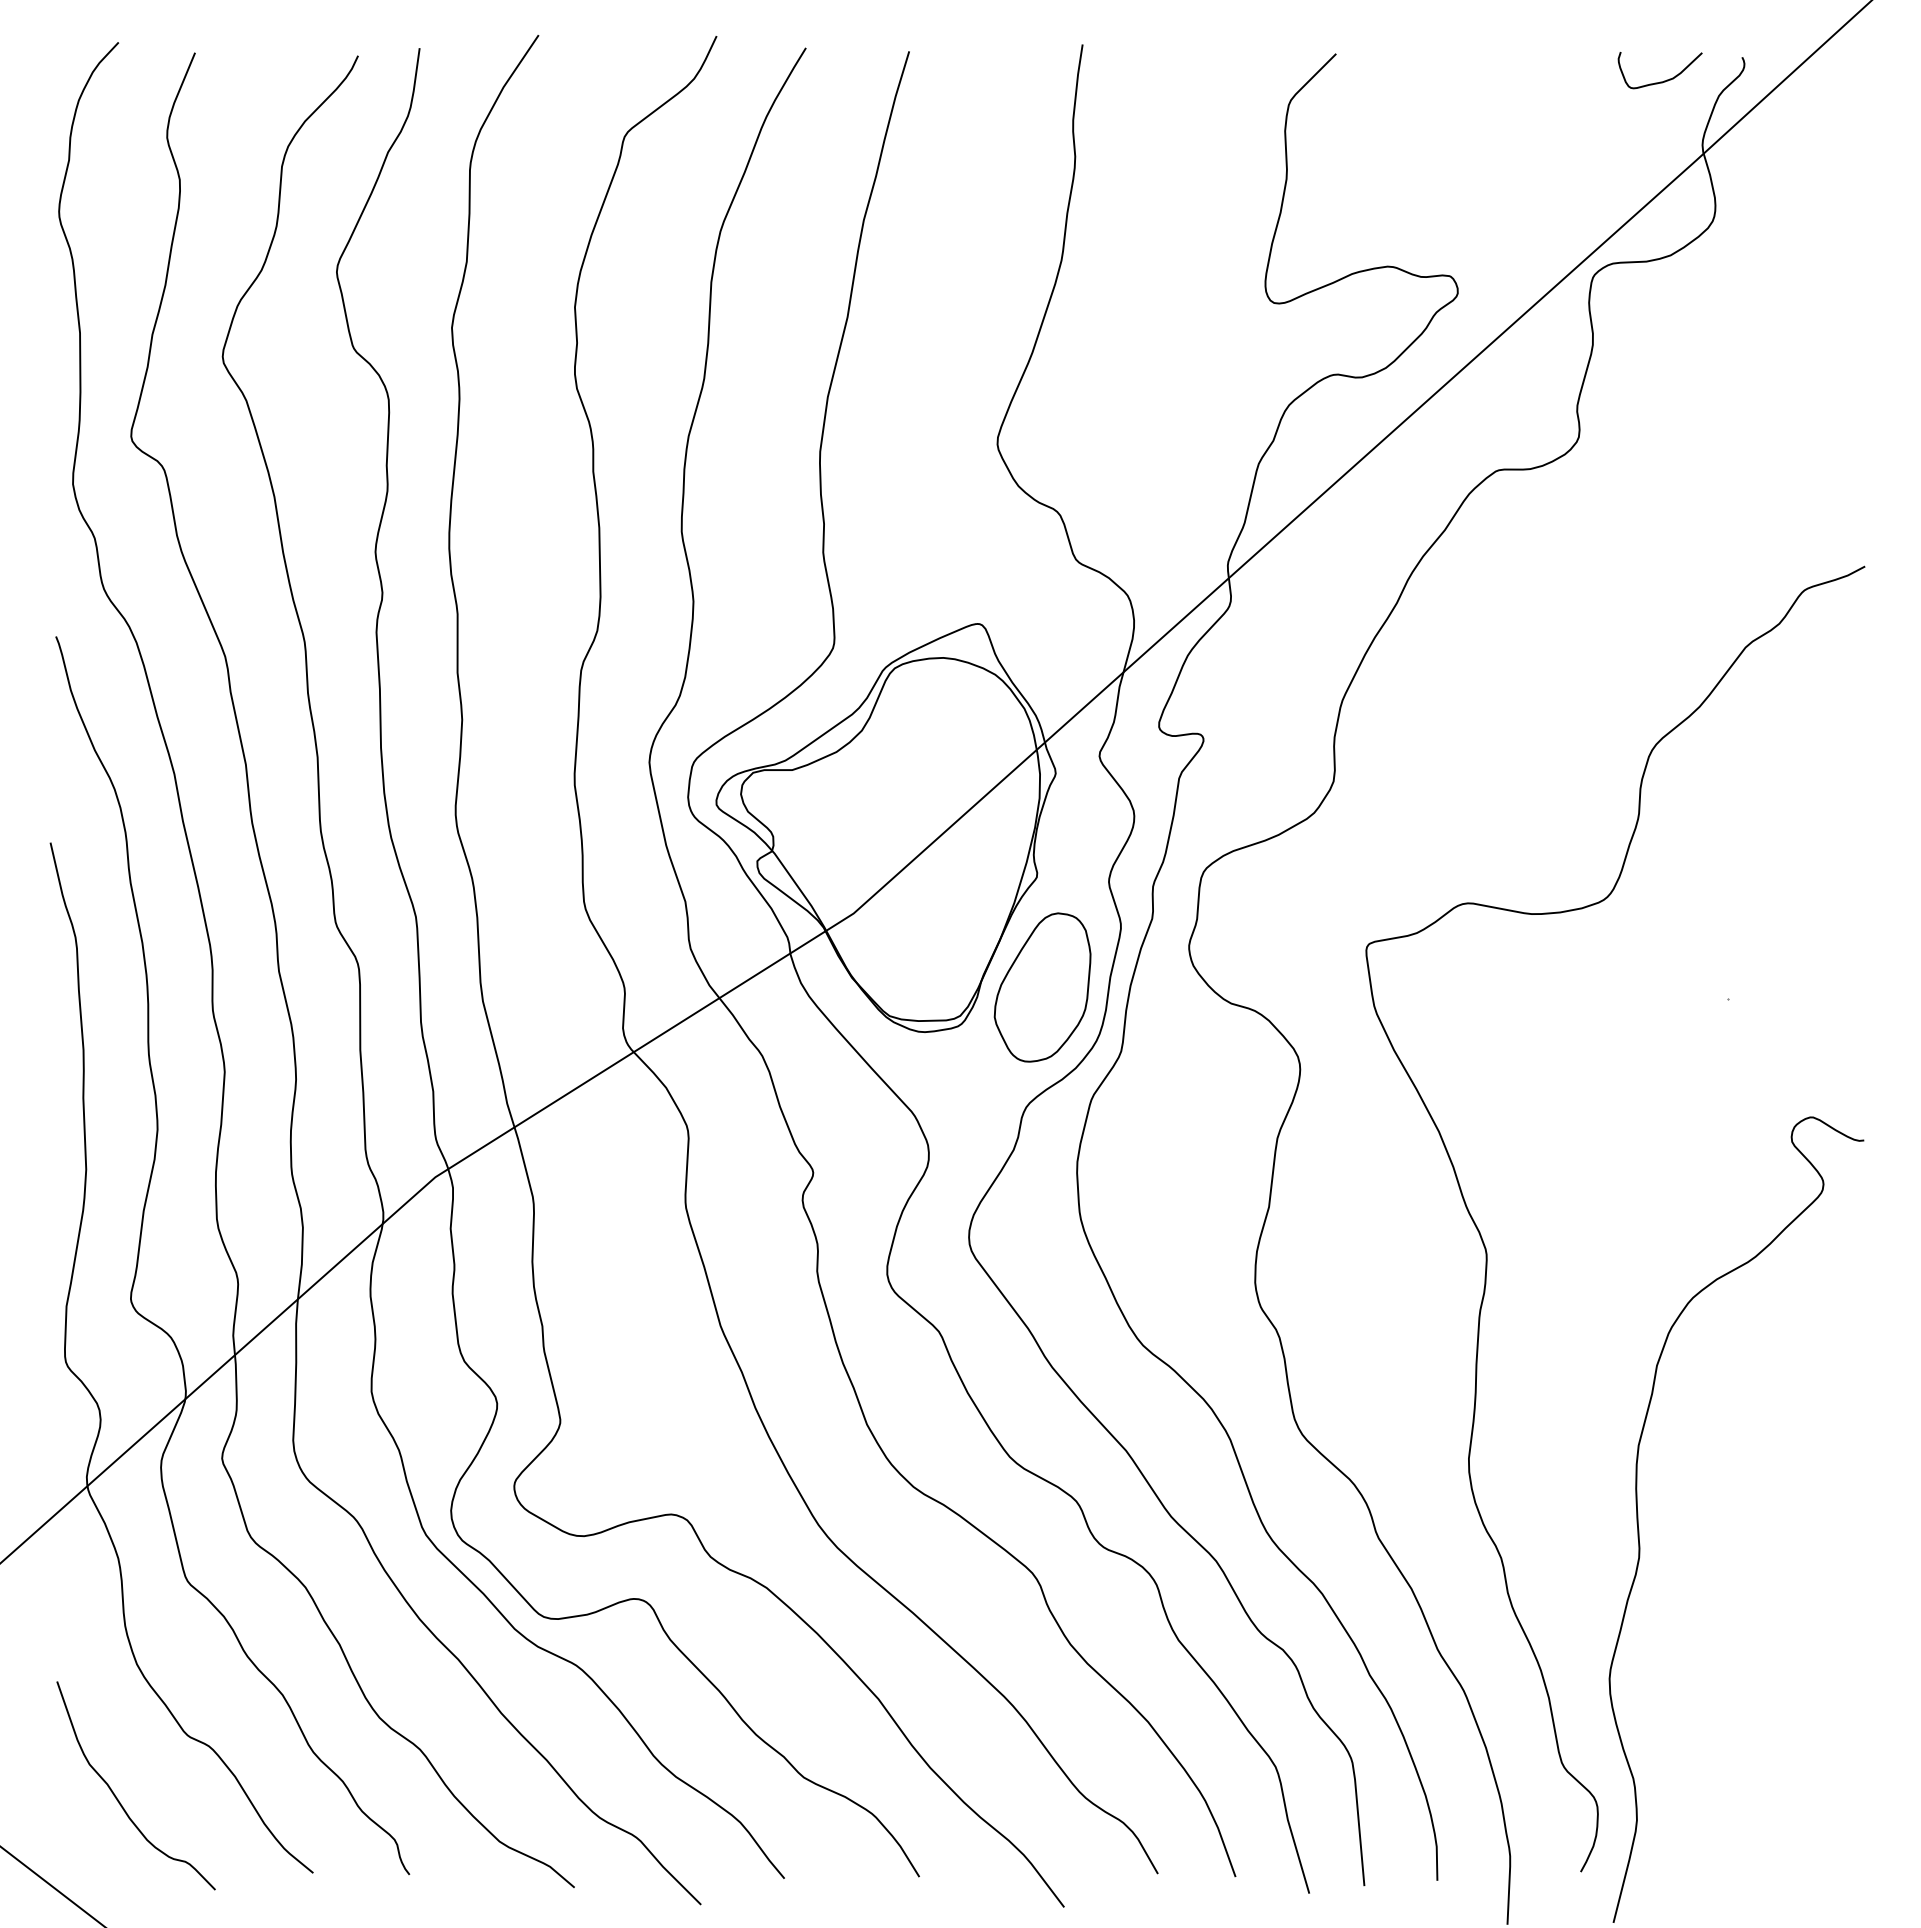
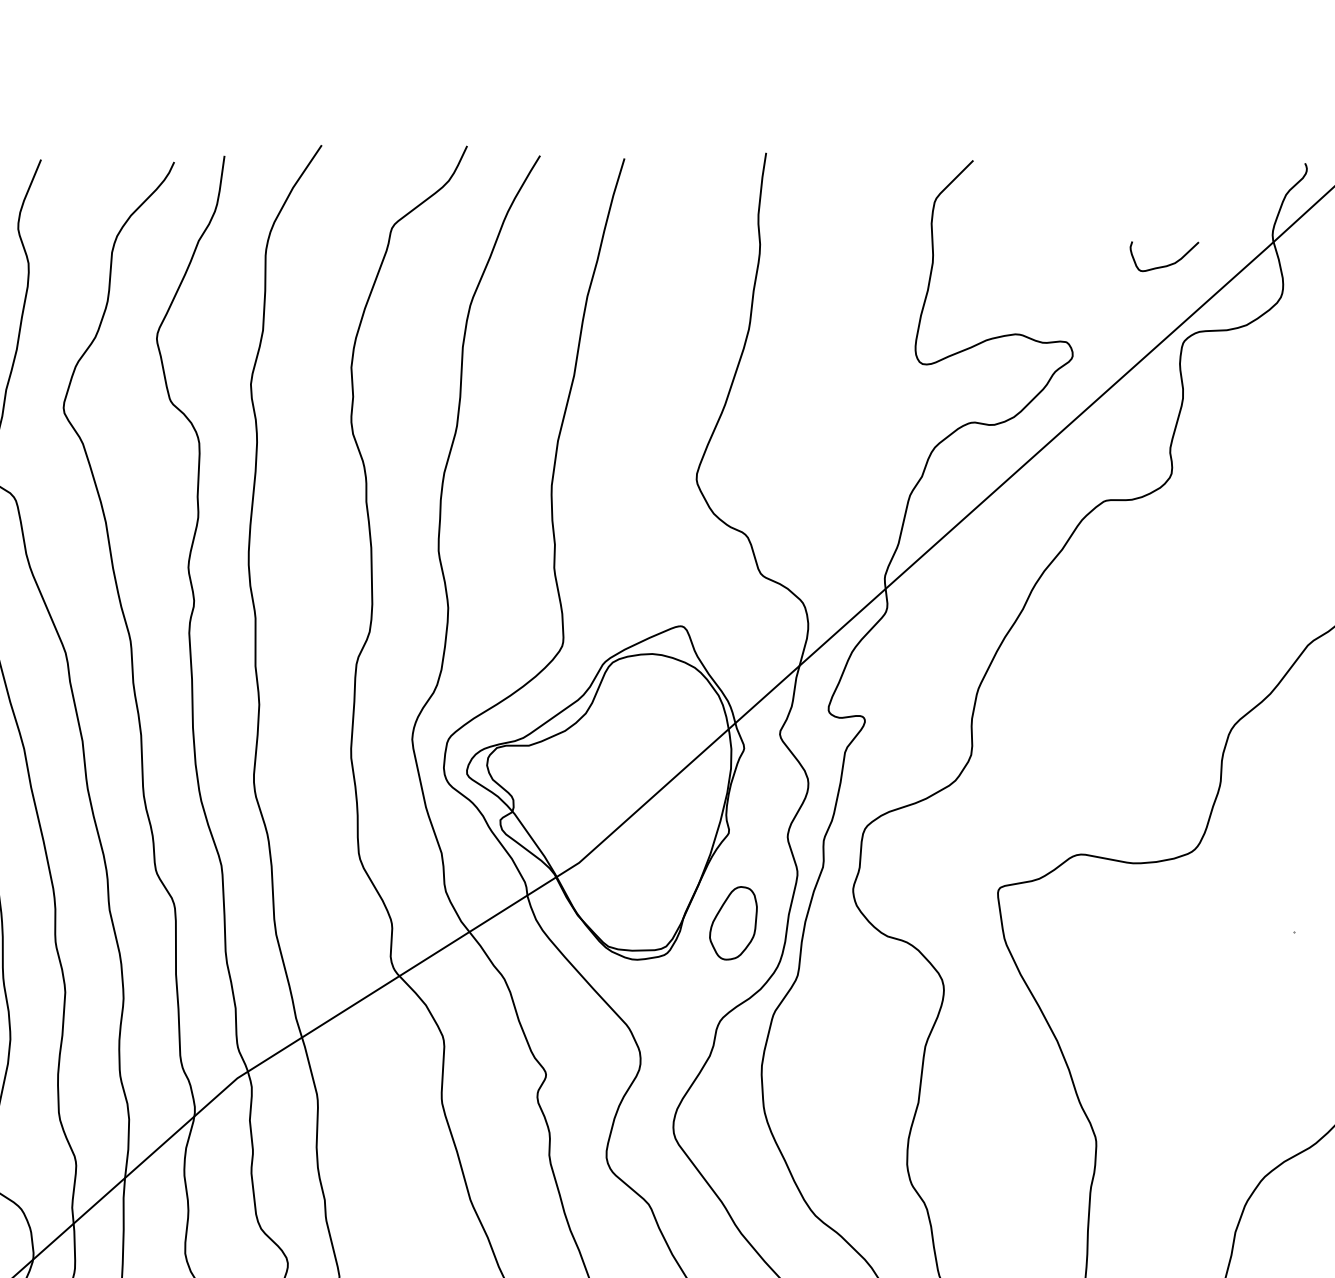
curve: (1660, 81) -> (1164, 265), moved
part: (1042, 987) -> (733, 923), size x0.6

